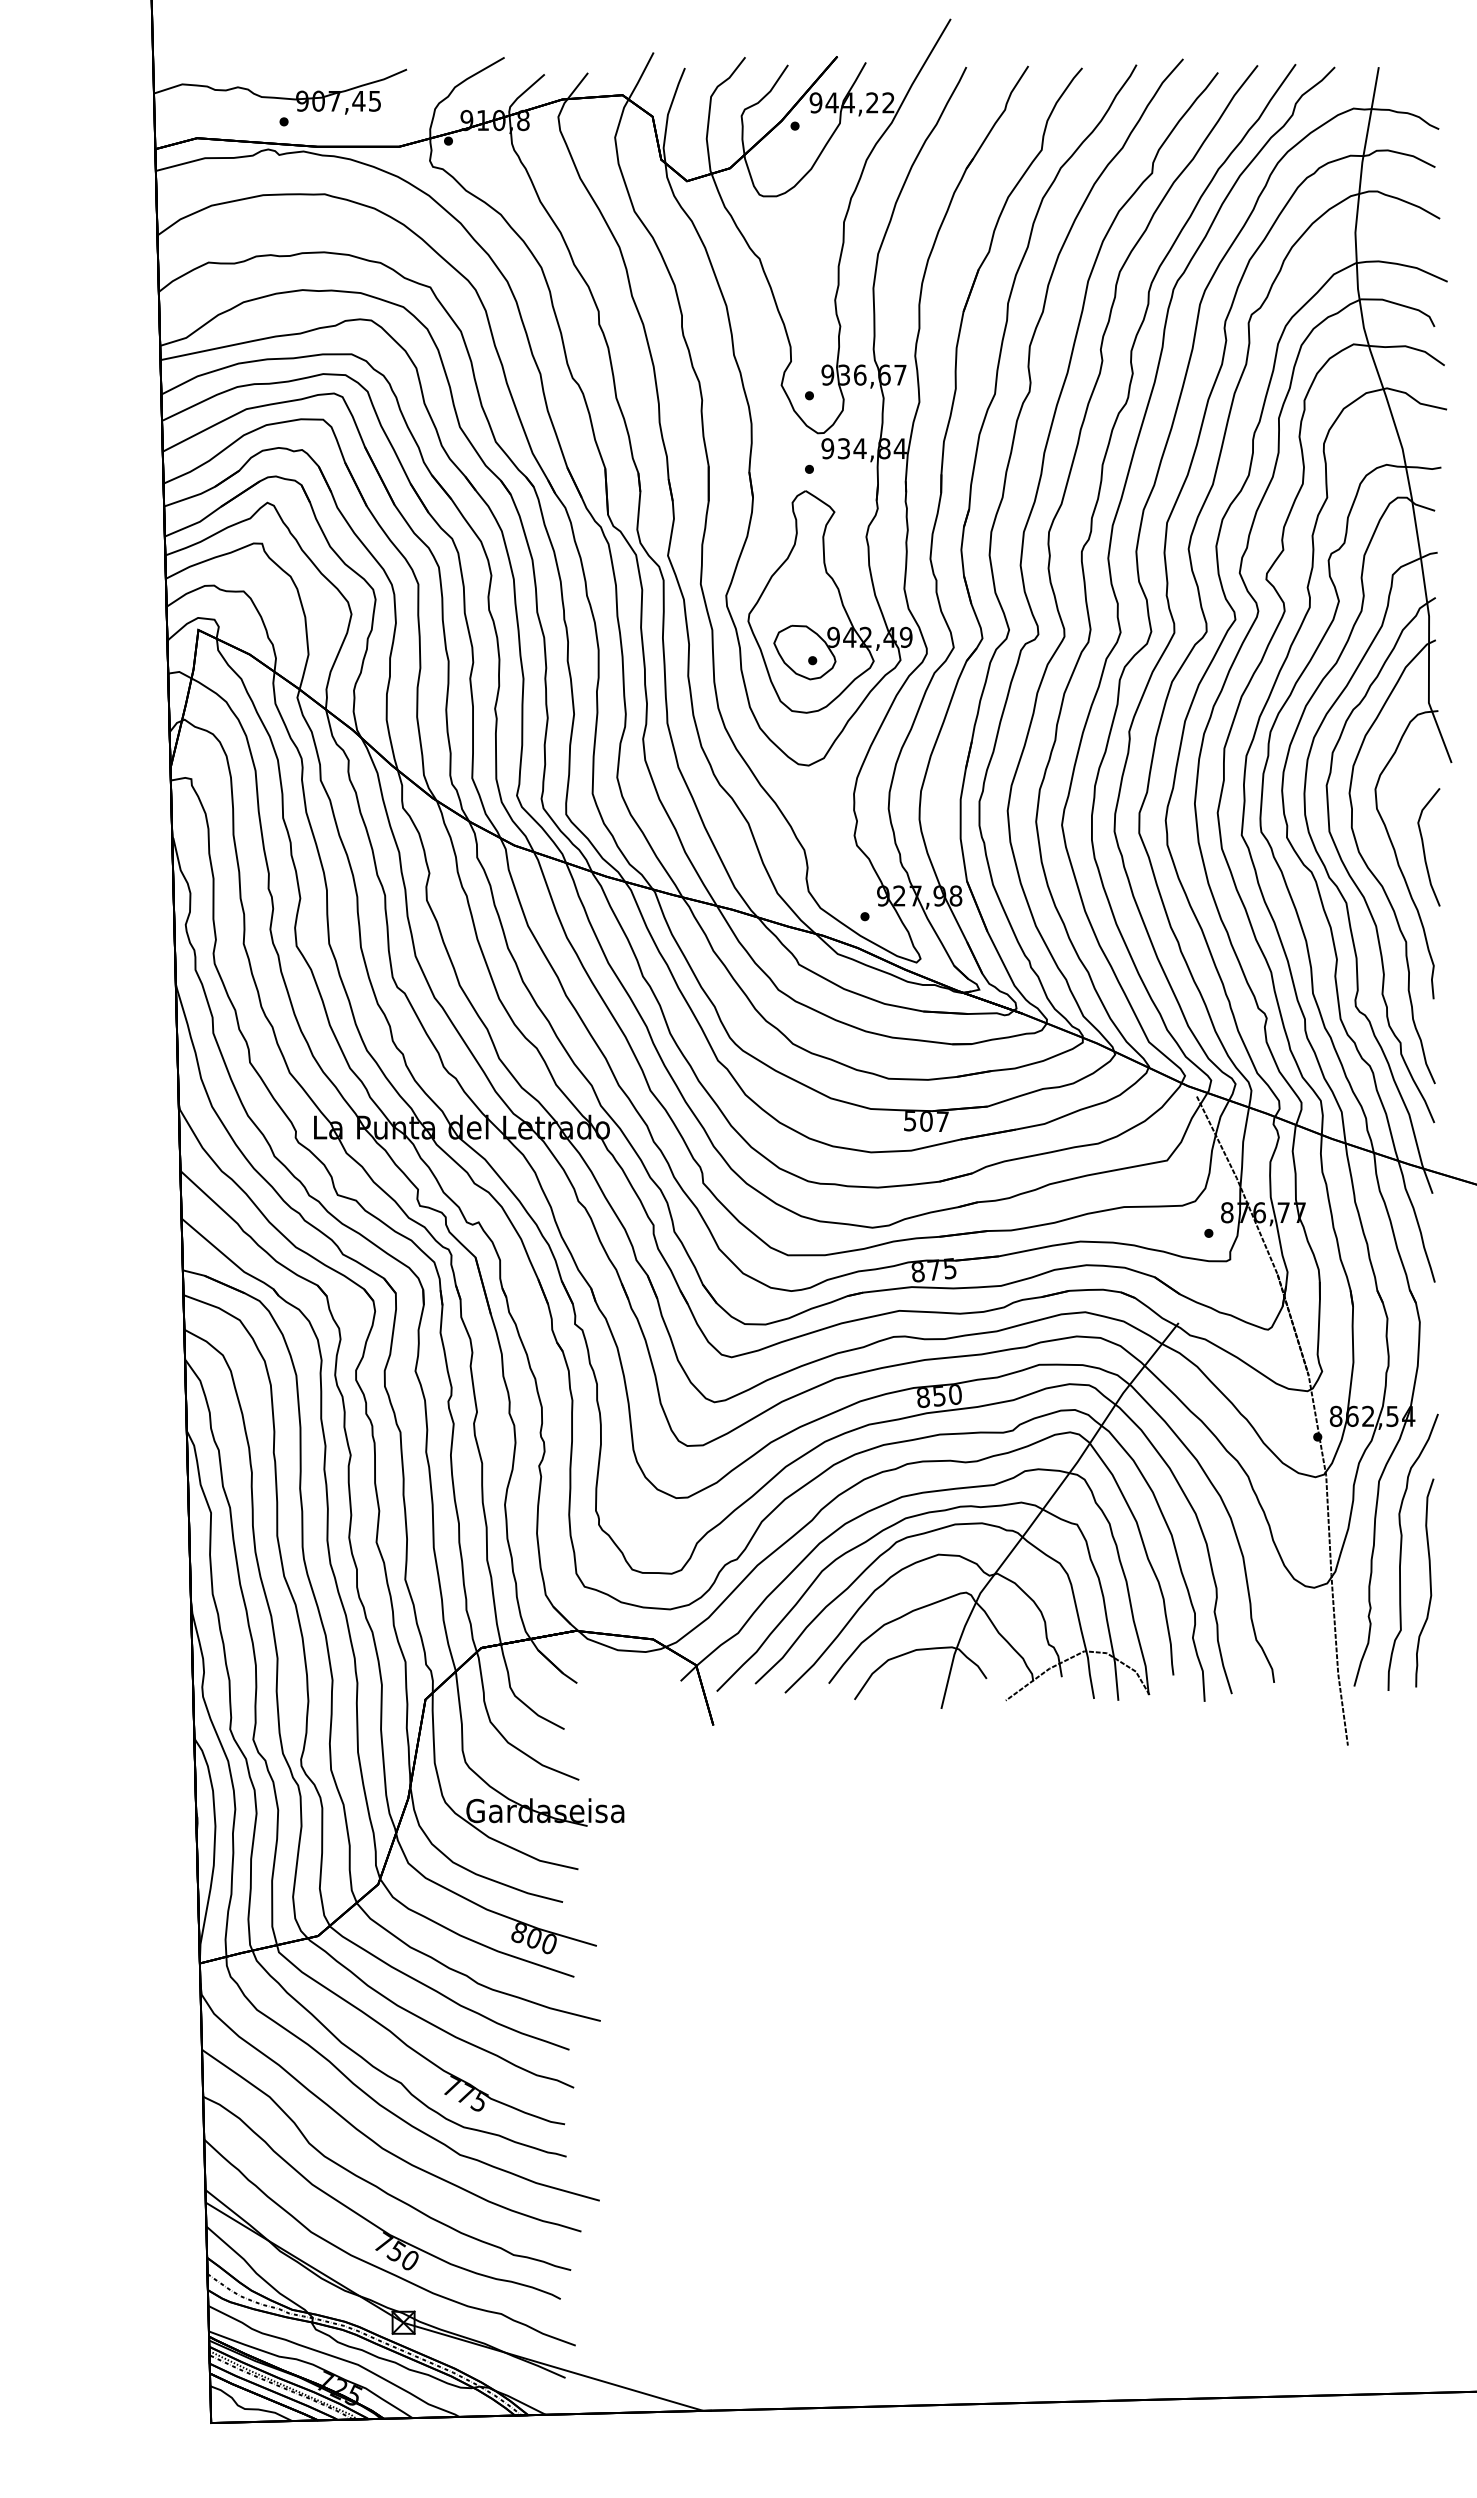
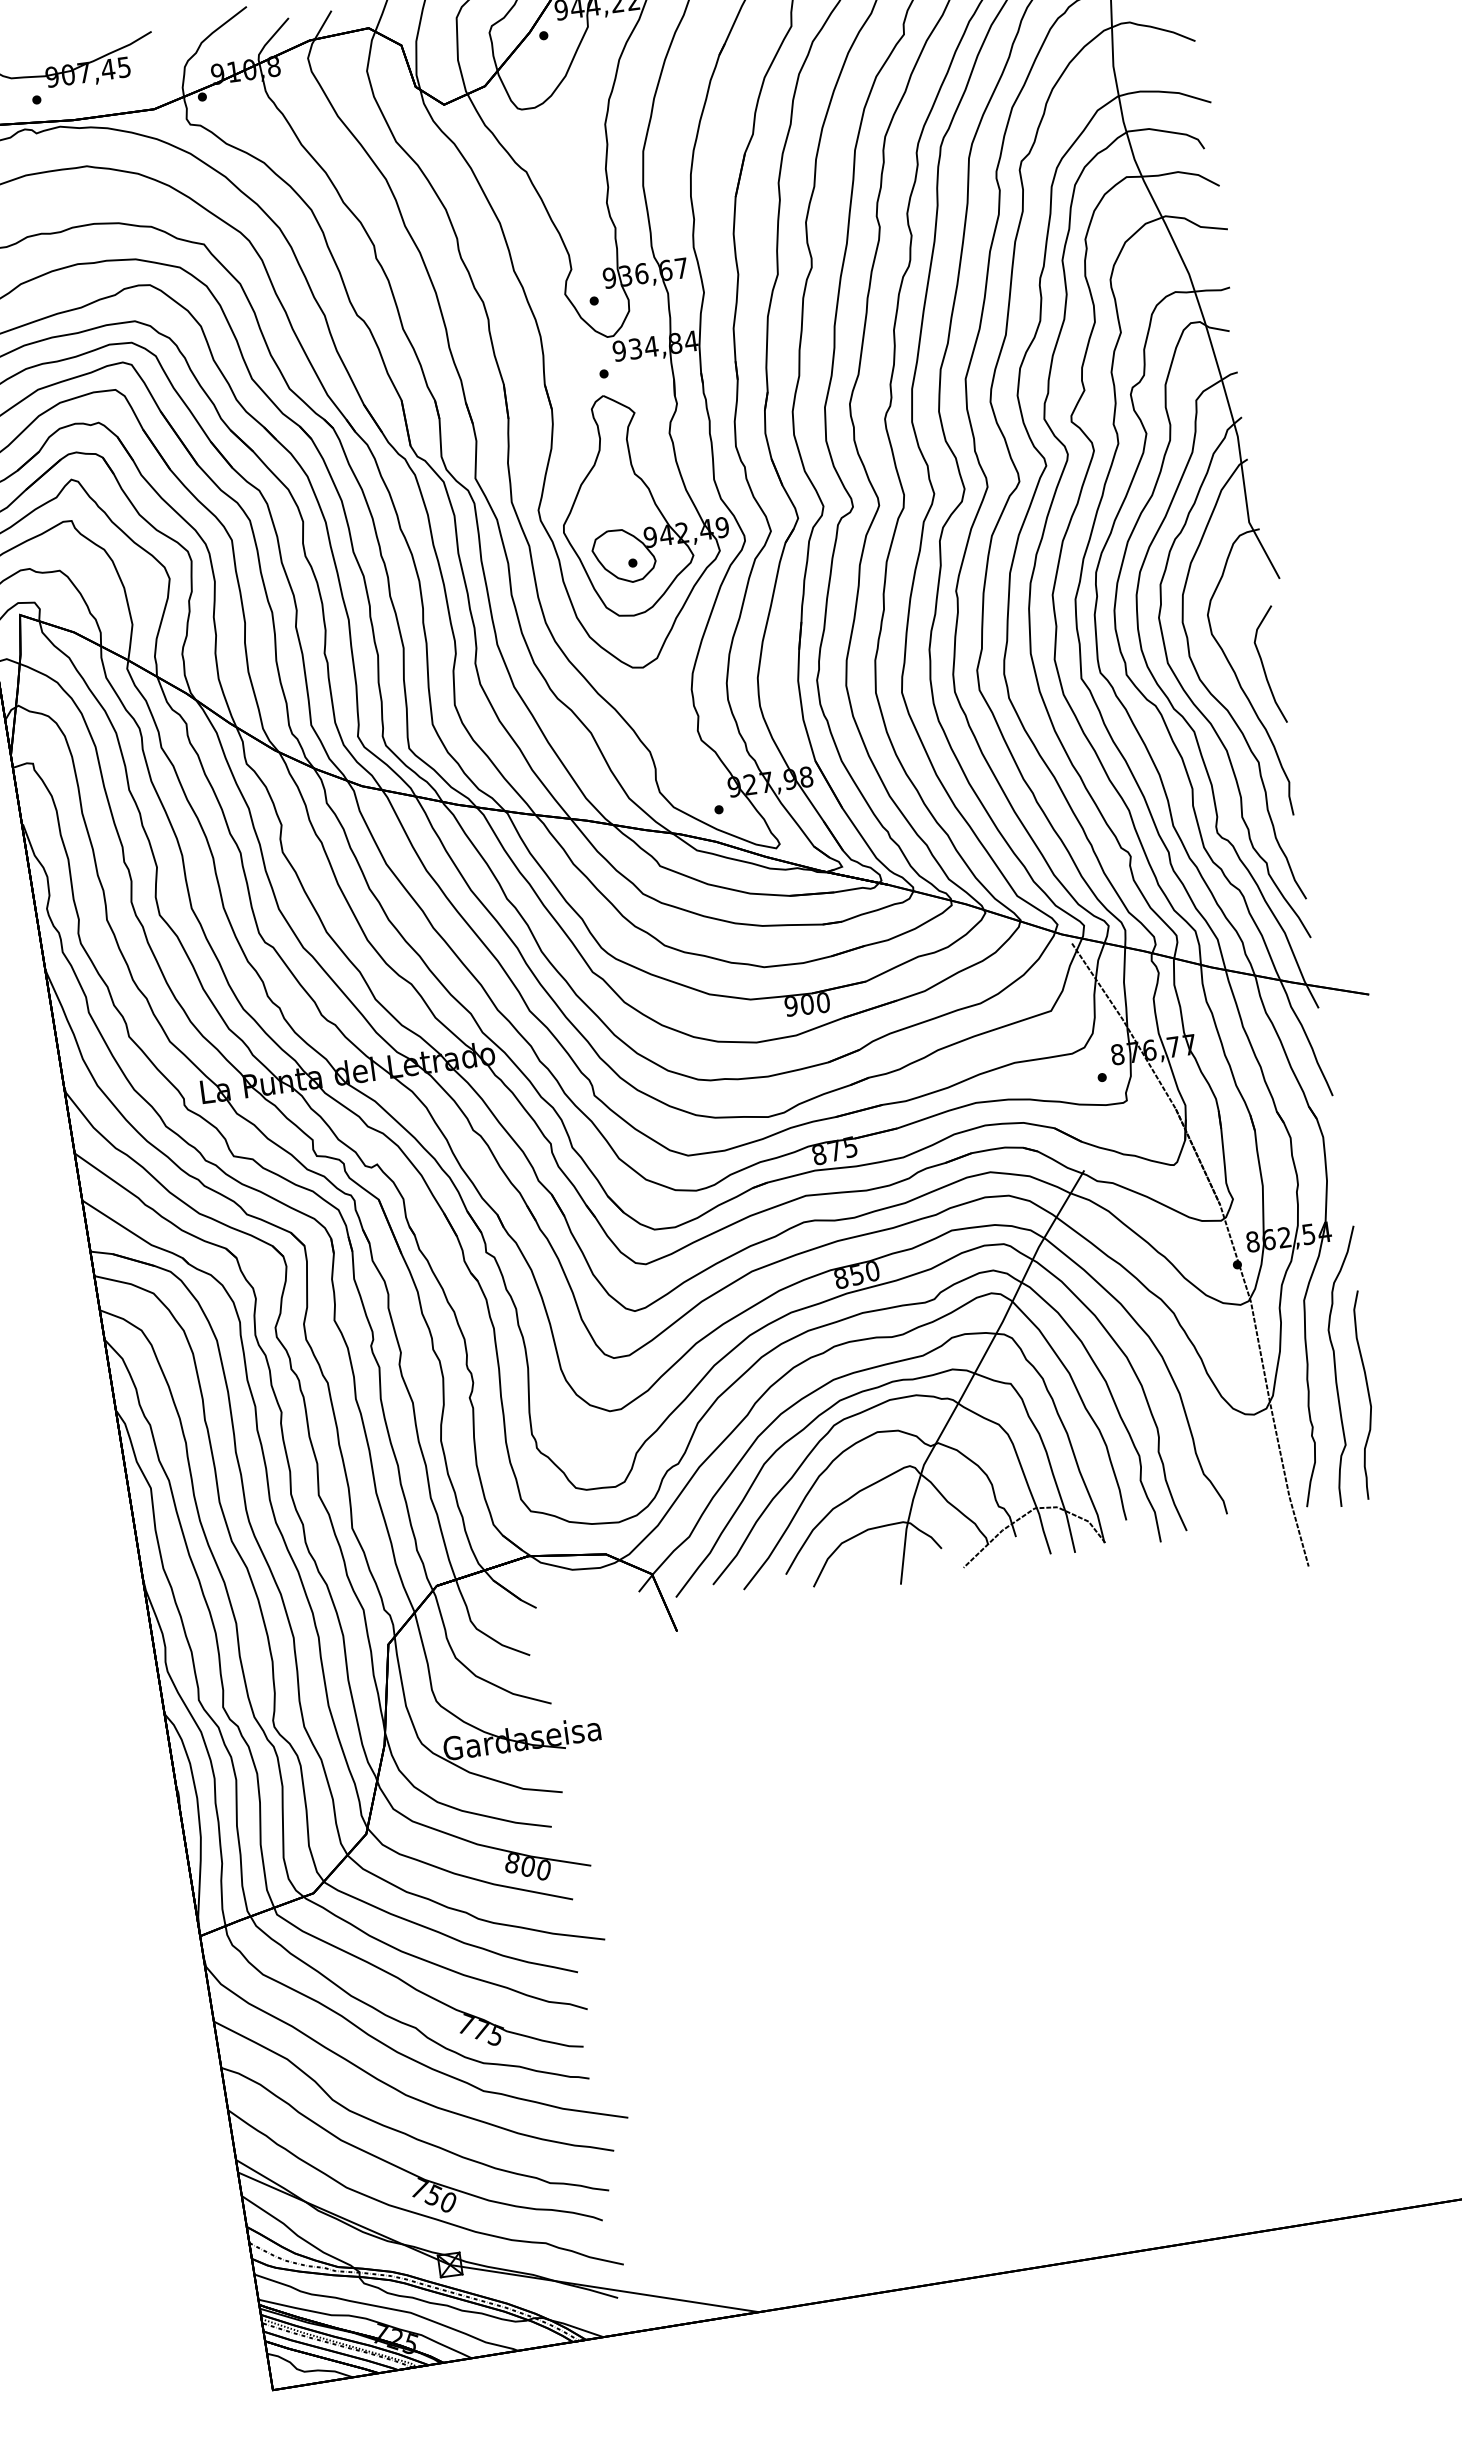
text: (926, 1121) -> (807, 1004), 507 -> 900

